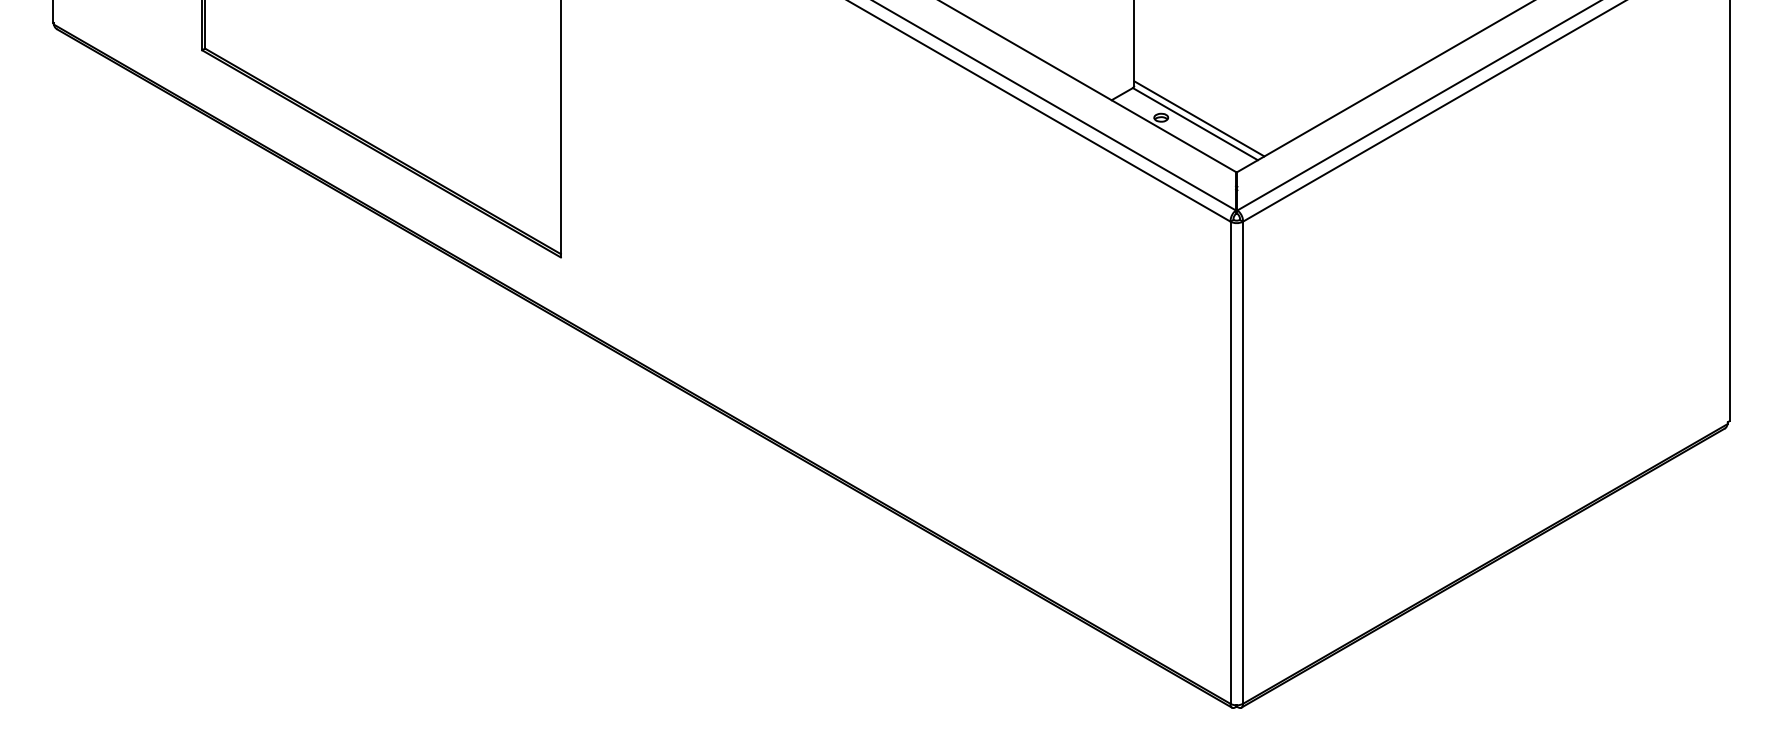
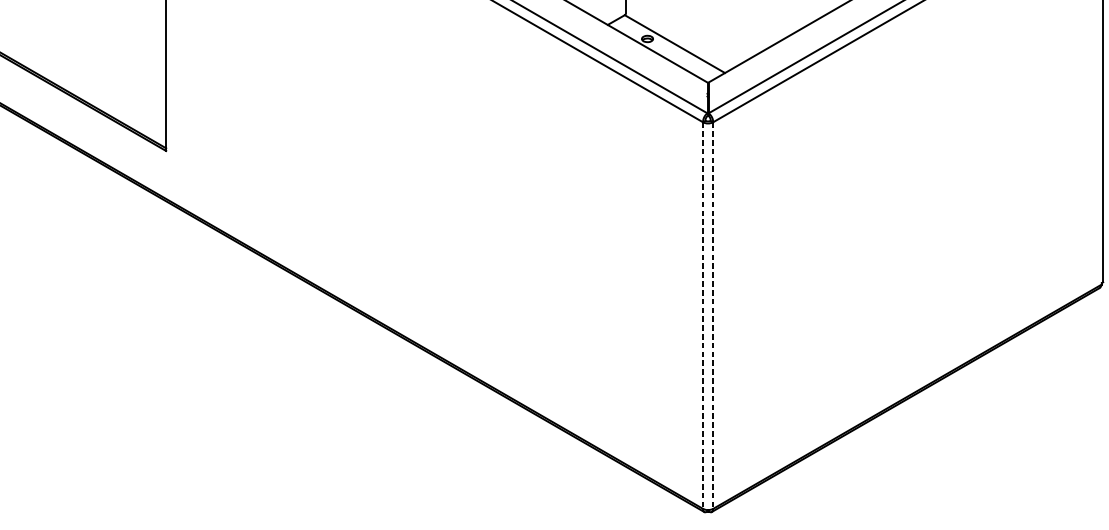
line: (1199, 118) -> (678, 39), removed
line: (1230, 463) -> (703, 316), solid -> dashed
line: (1243, 463) -> (713, 316), solid -> dashed

